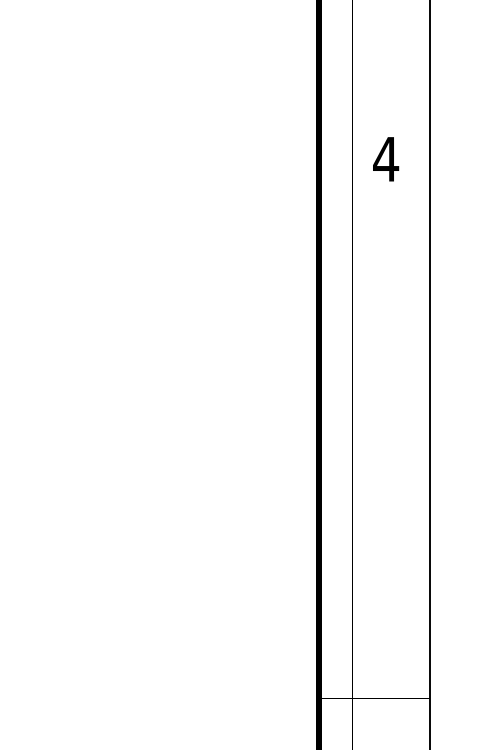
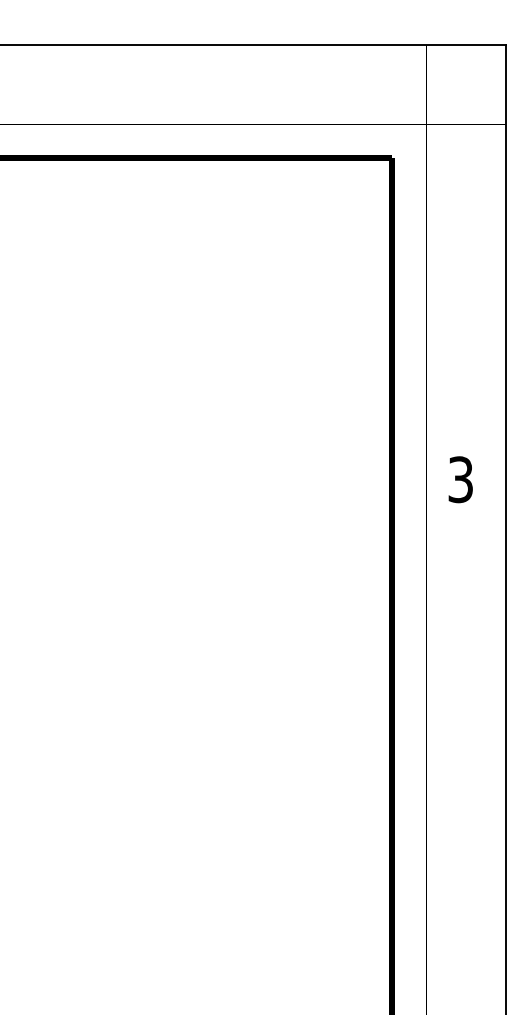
text: (385, 159) -> (460, 479), 4 -> 3

